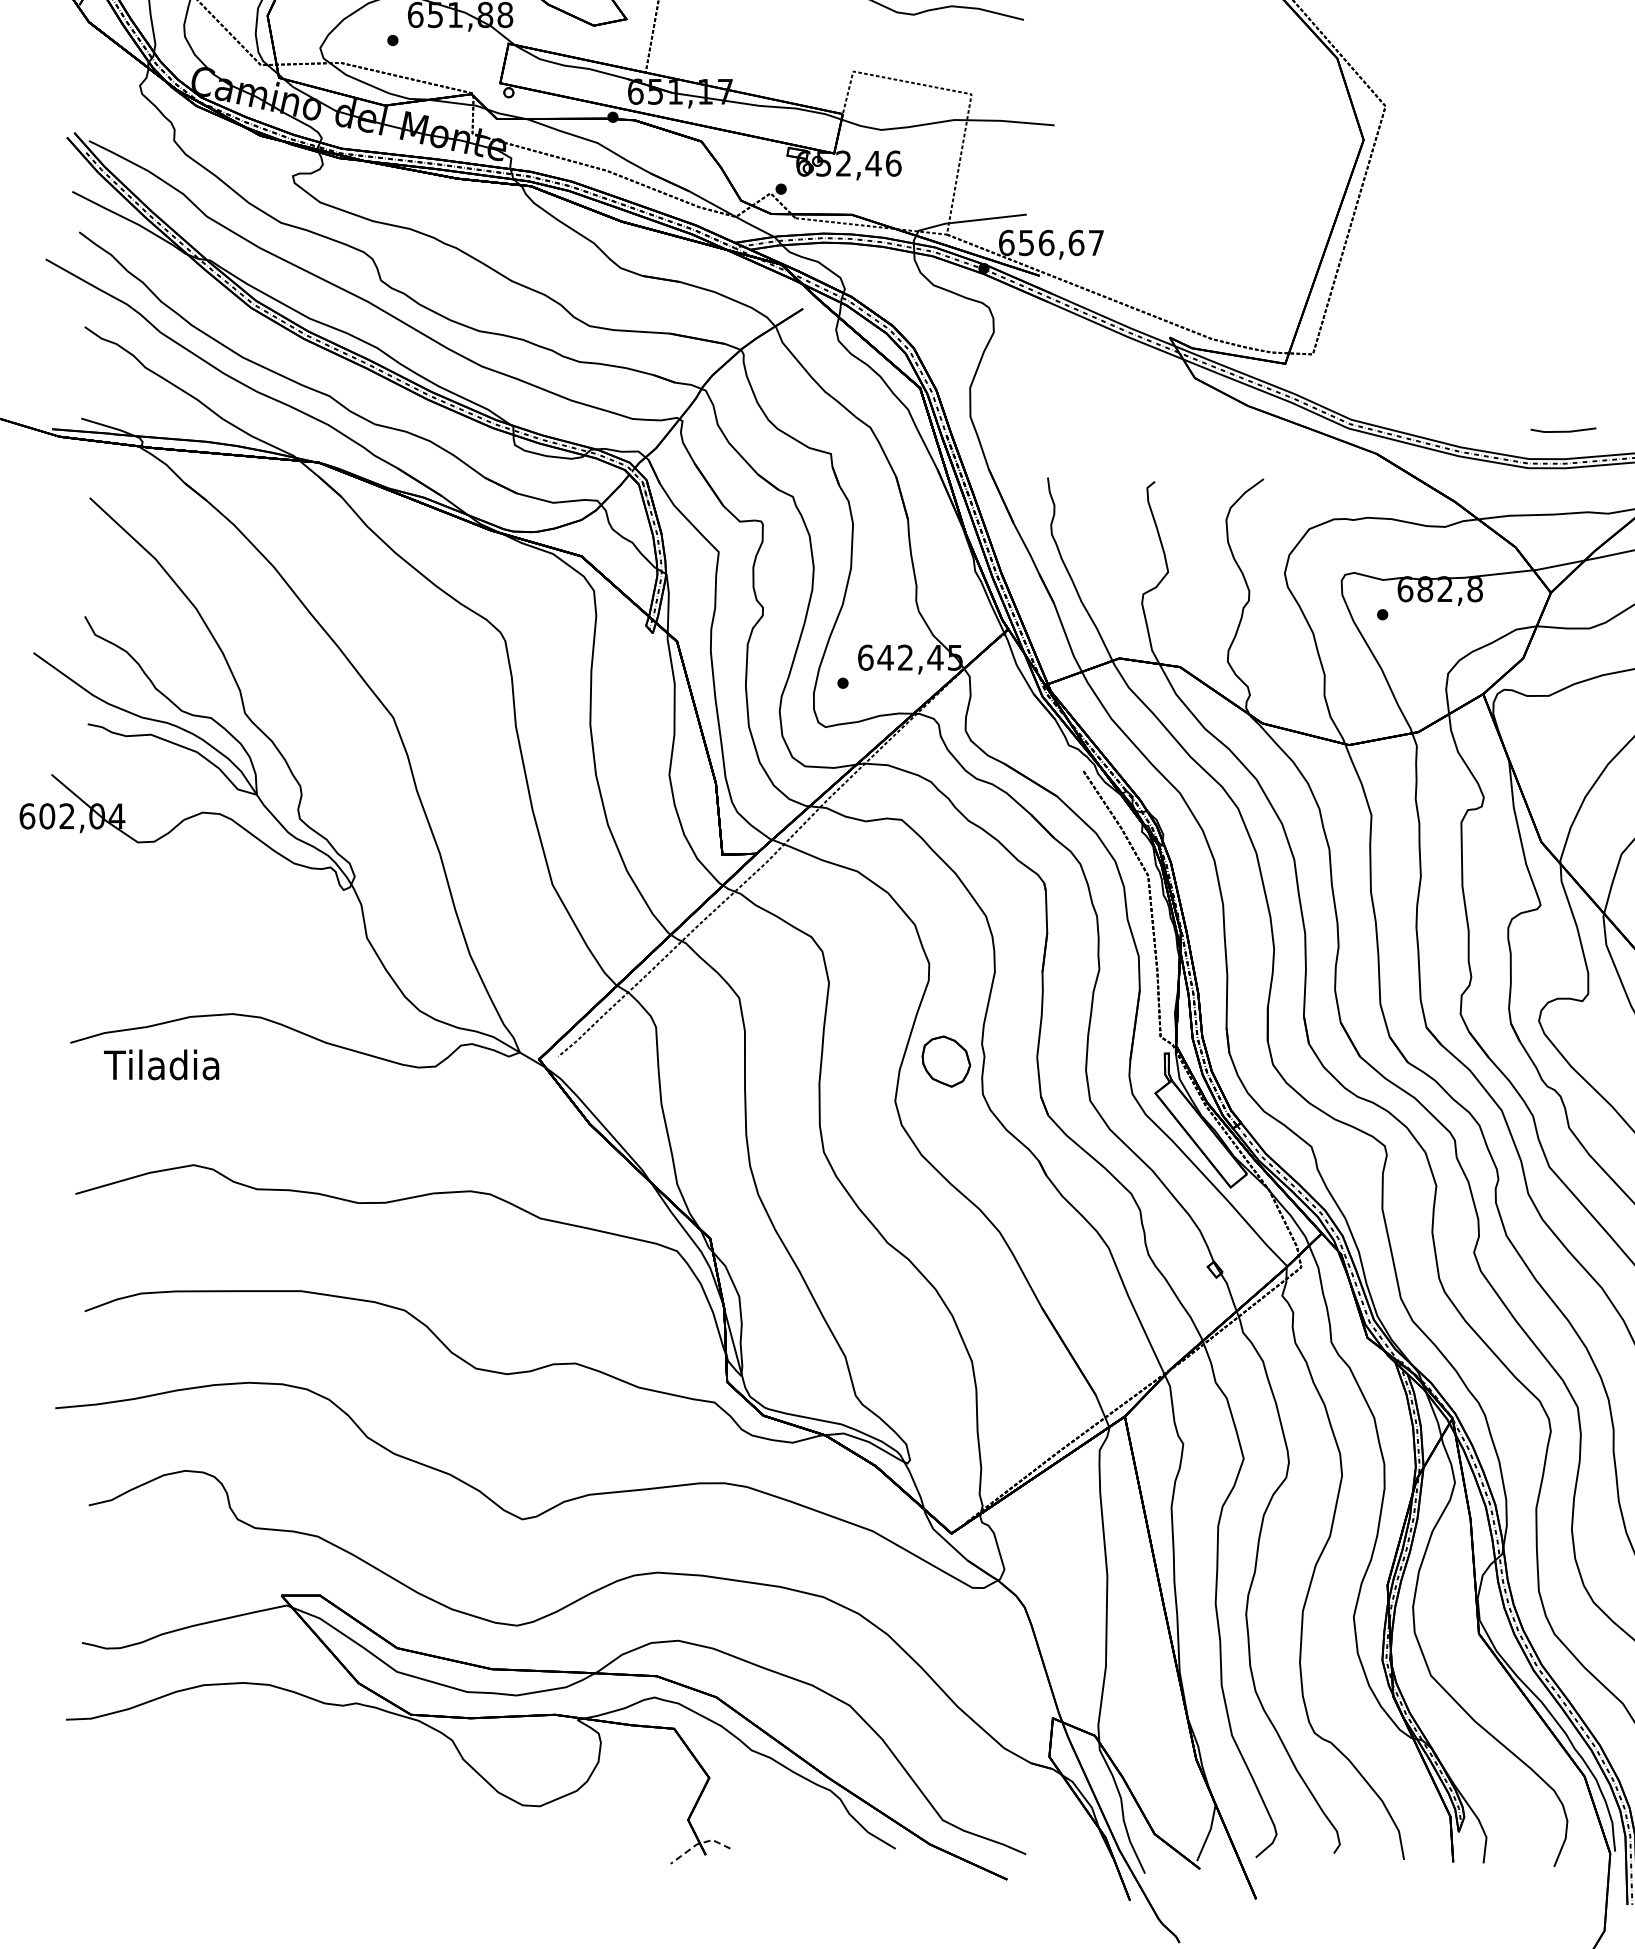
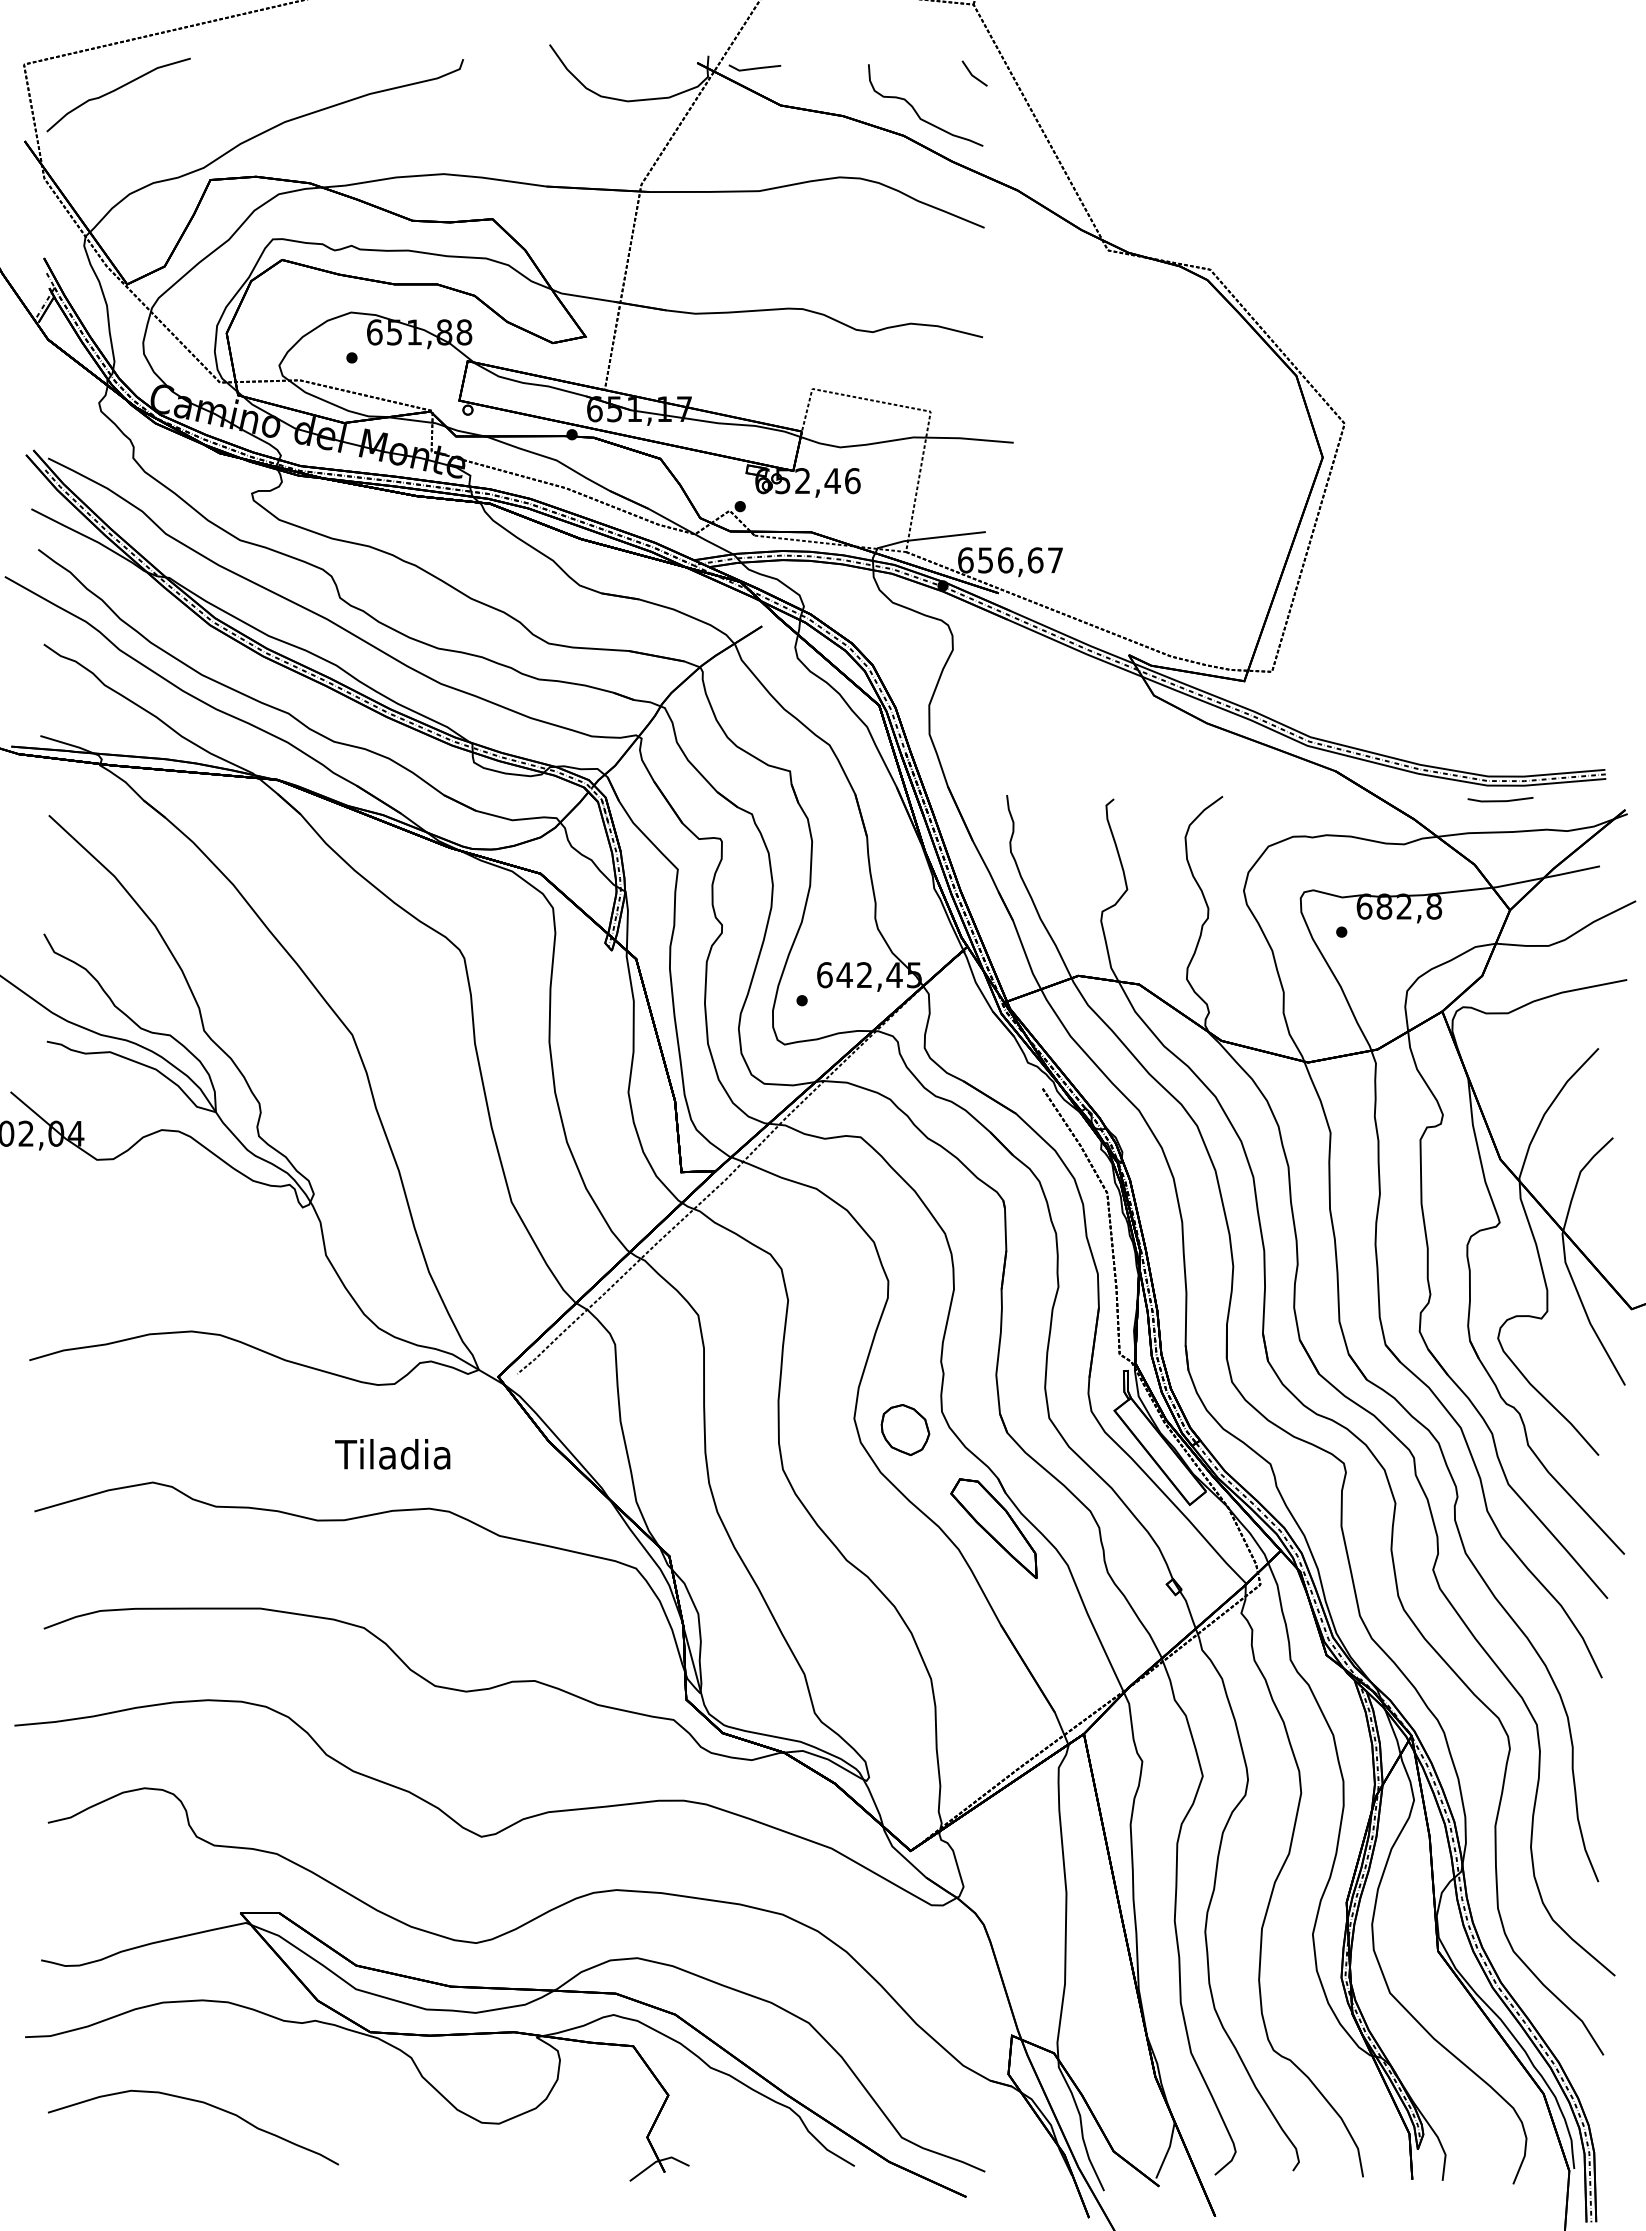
line: (1563, 431) -> (1500, 800), moved
part: (946, 1062) -> (905, 1430), moved
text: (161, 1065) -> (392, 1454), moved
part: (1034, 1211) -> (993, 1528), added
curve: (239, 1785) -> (198, 2102), added
line: (698, 1844) -> (657, 2161), dashed -> solid

